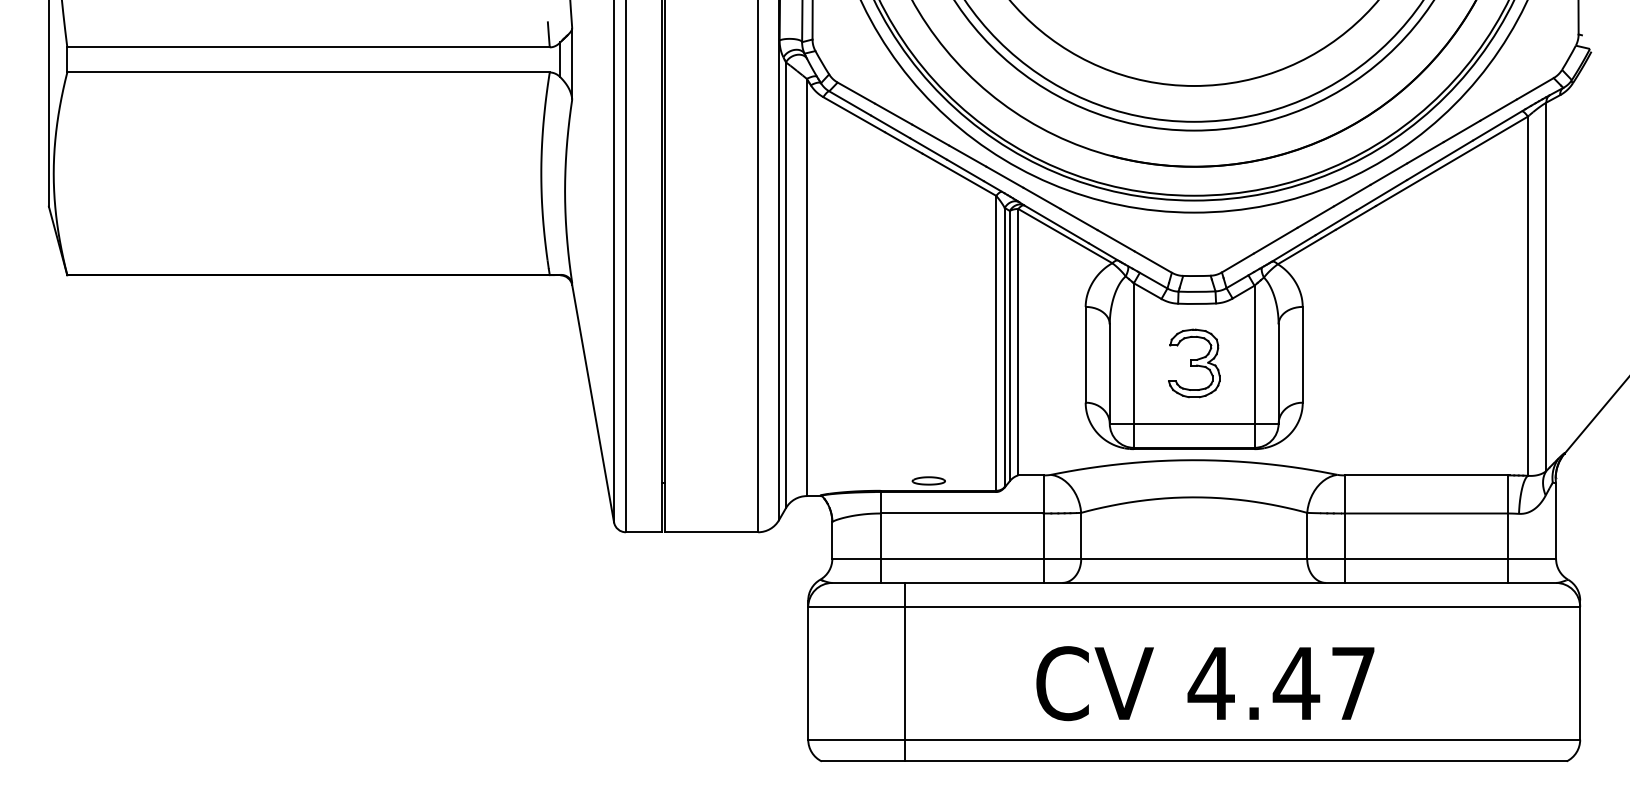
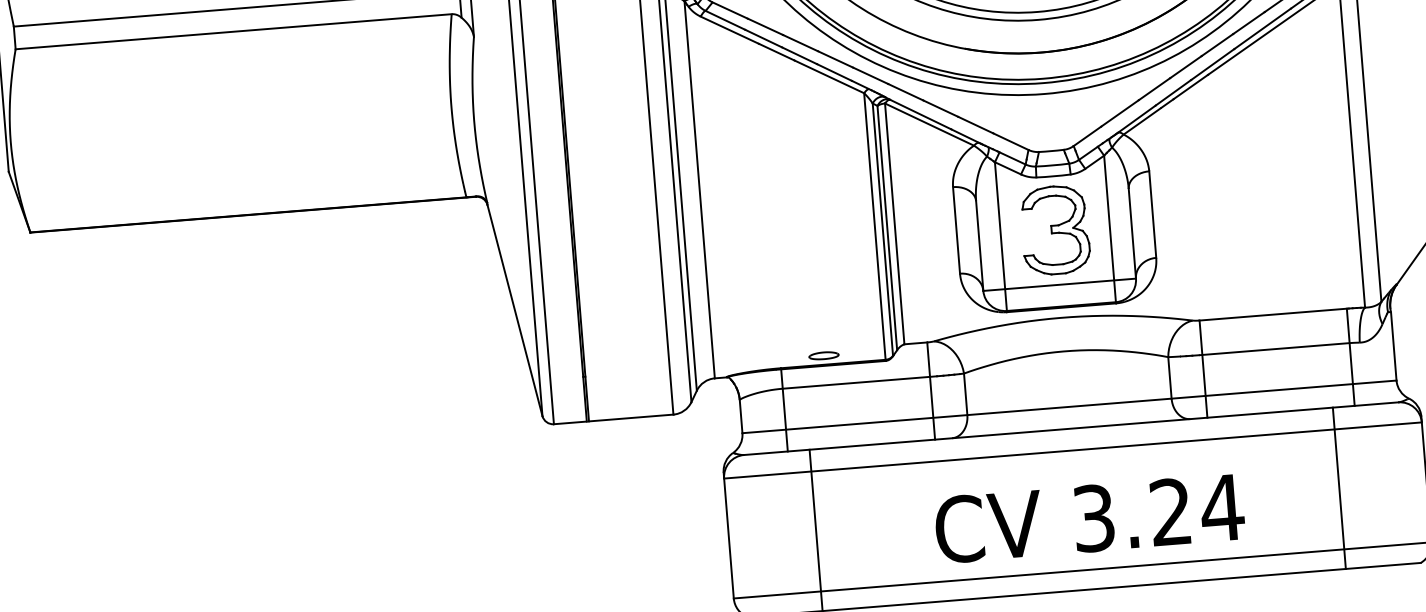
part: (1194, 363) -> (1055, 230), size x1.43
line: (1483, 671) -> (1339, 487), added
text: (1281, 683) -> (1157, 513), 4.47 -> 3.24

